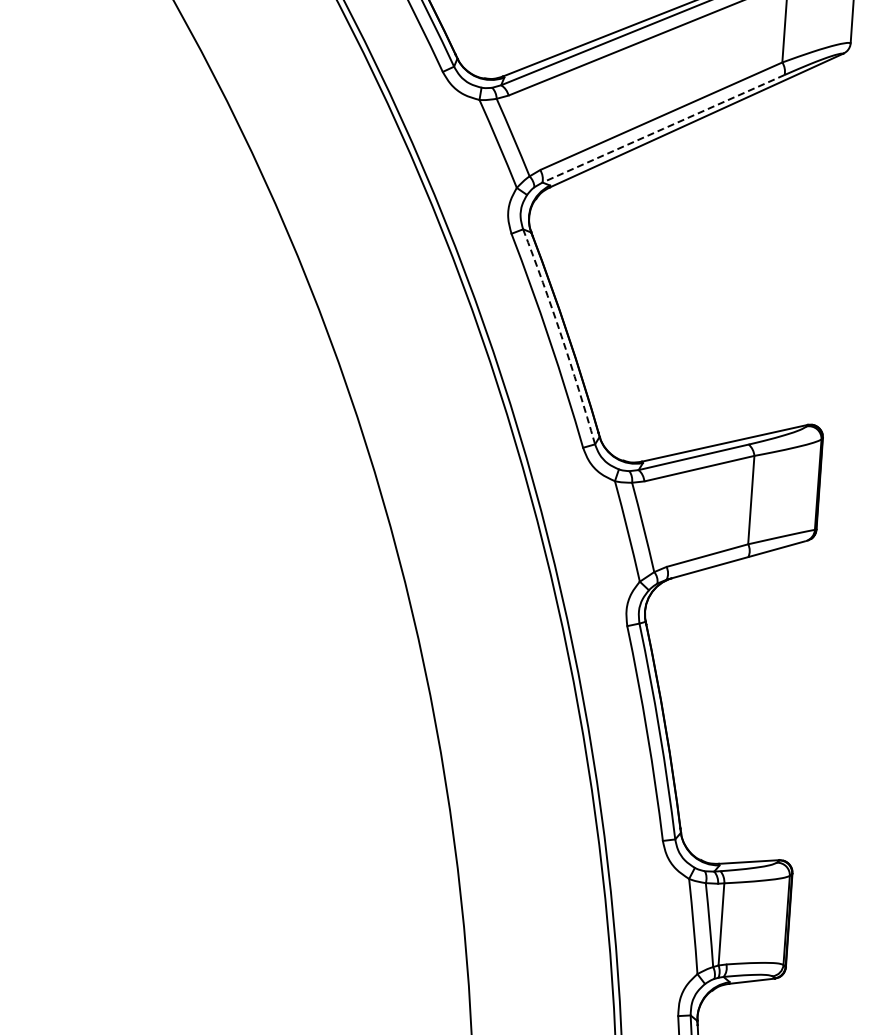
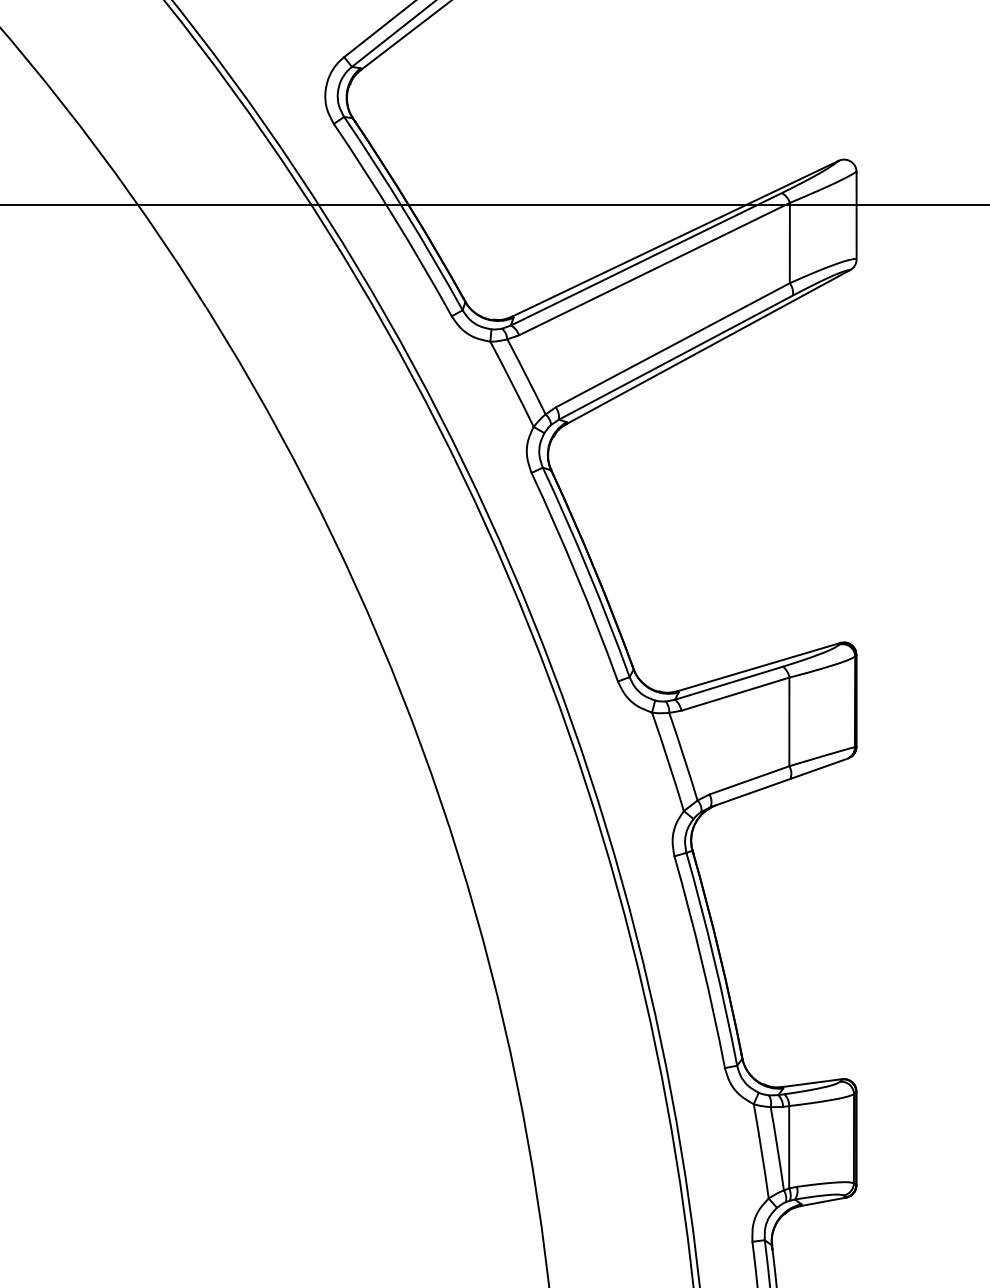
line: (663, 128) -> (675, 357), dashed -> solid
arc: (561, 336) -> (588, 571), dashed -> solid

